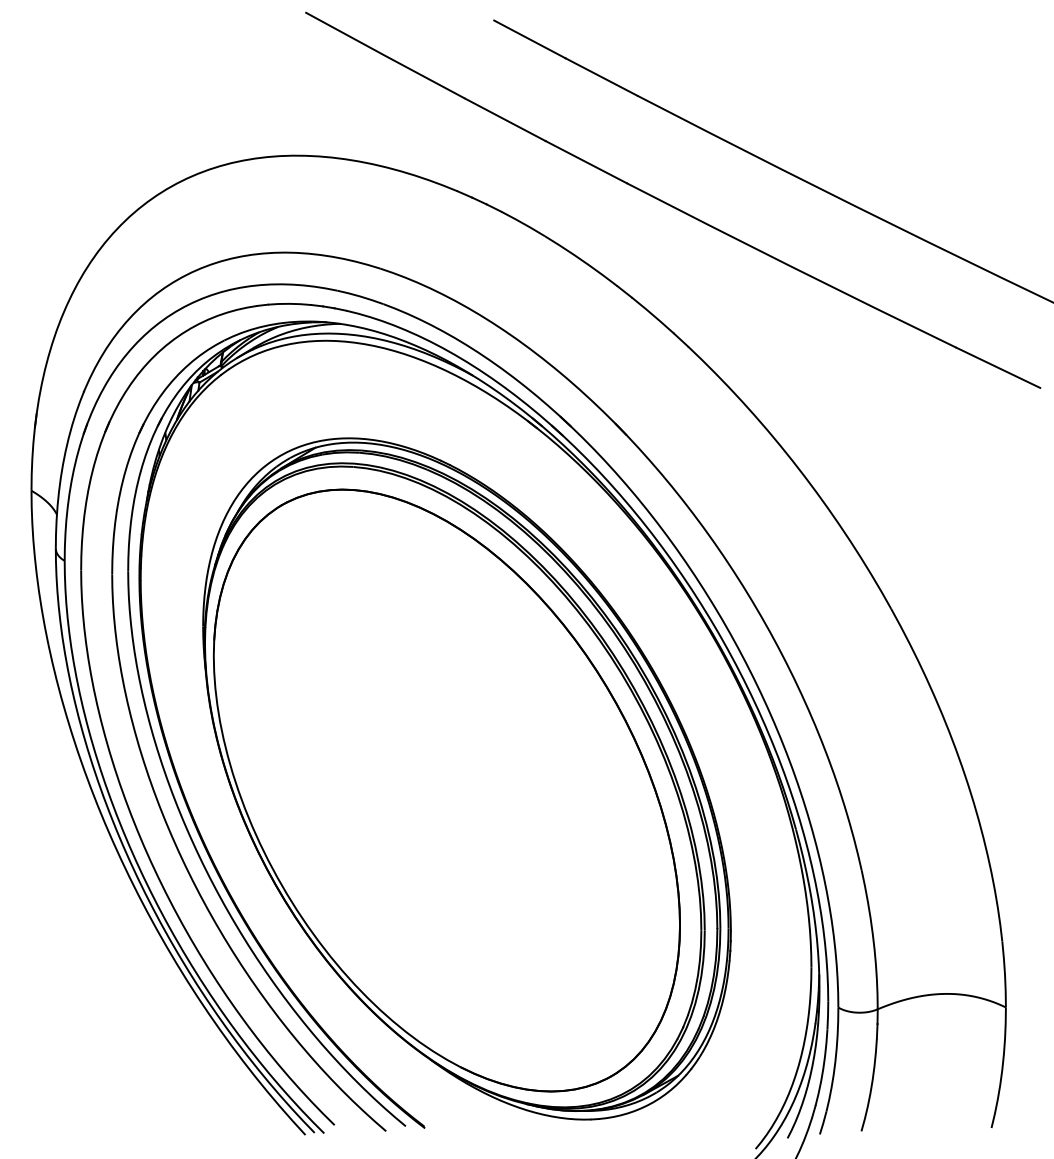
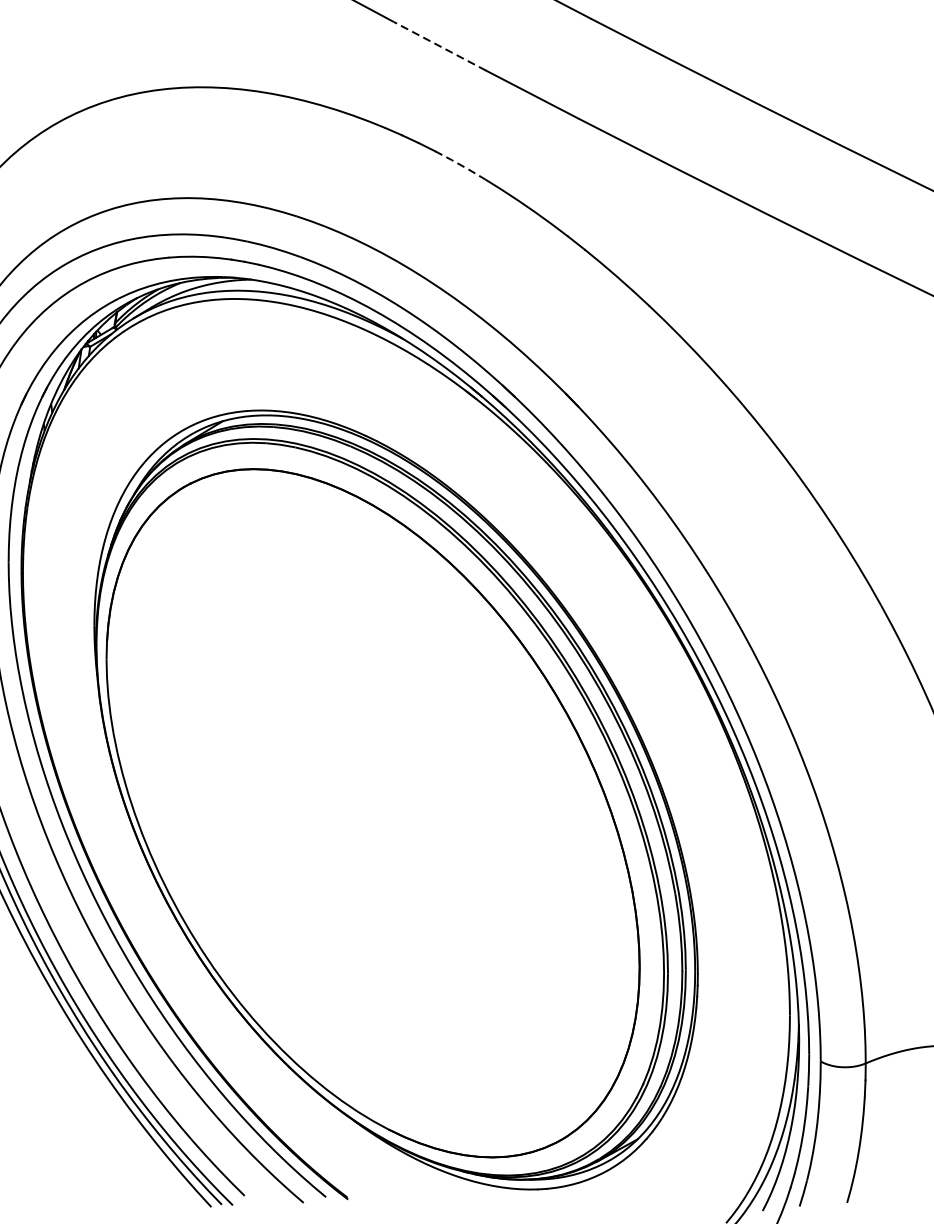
line: (505, 119) -> (440, 45), solid -> dashed
line: (523, 223) -> (460, 164), solid -> dashed

